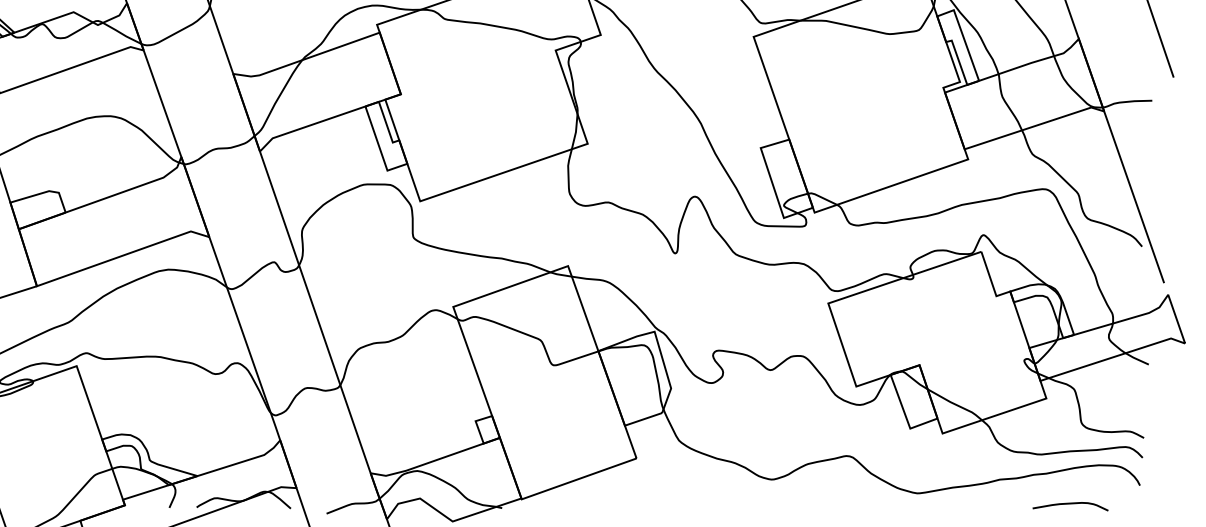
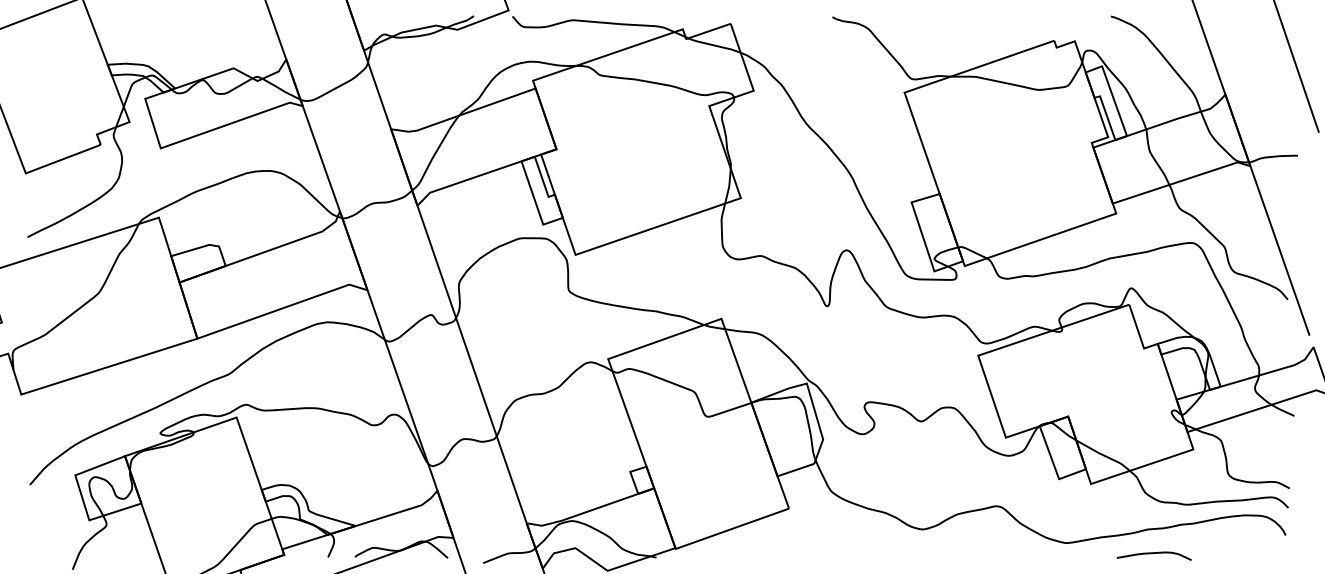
curve: (1068, 504) -> (1152, 554), moved

